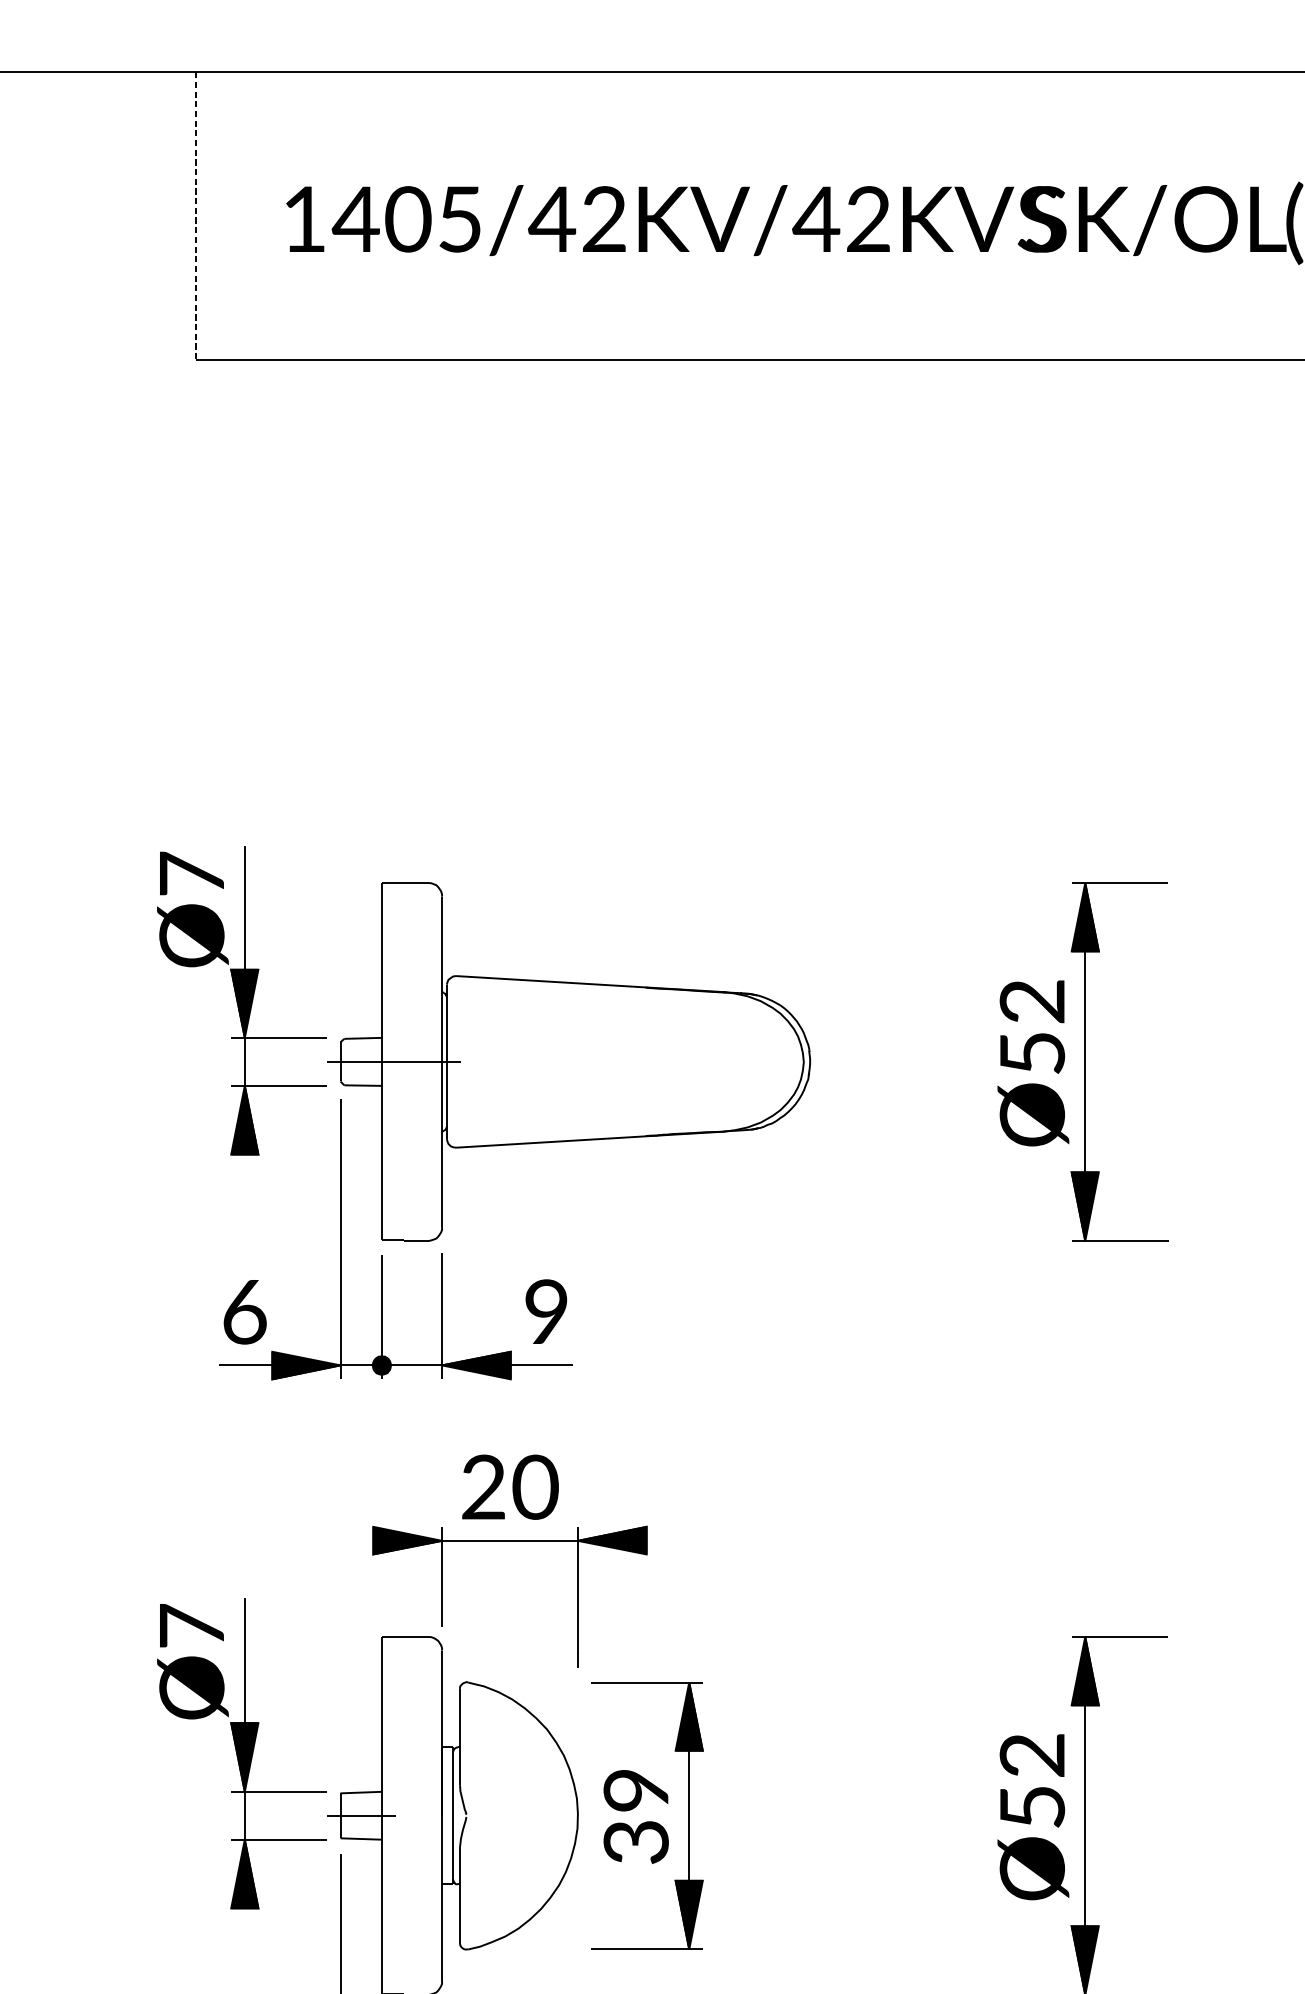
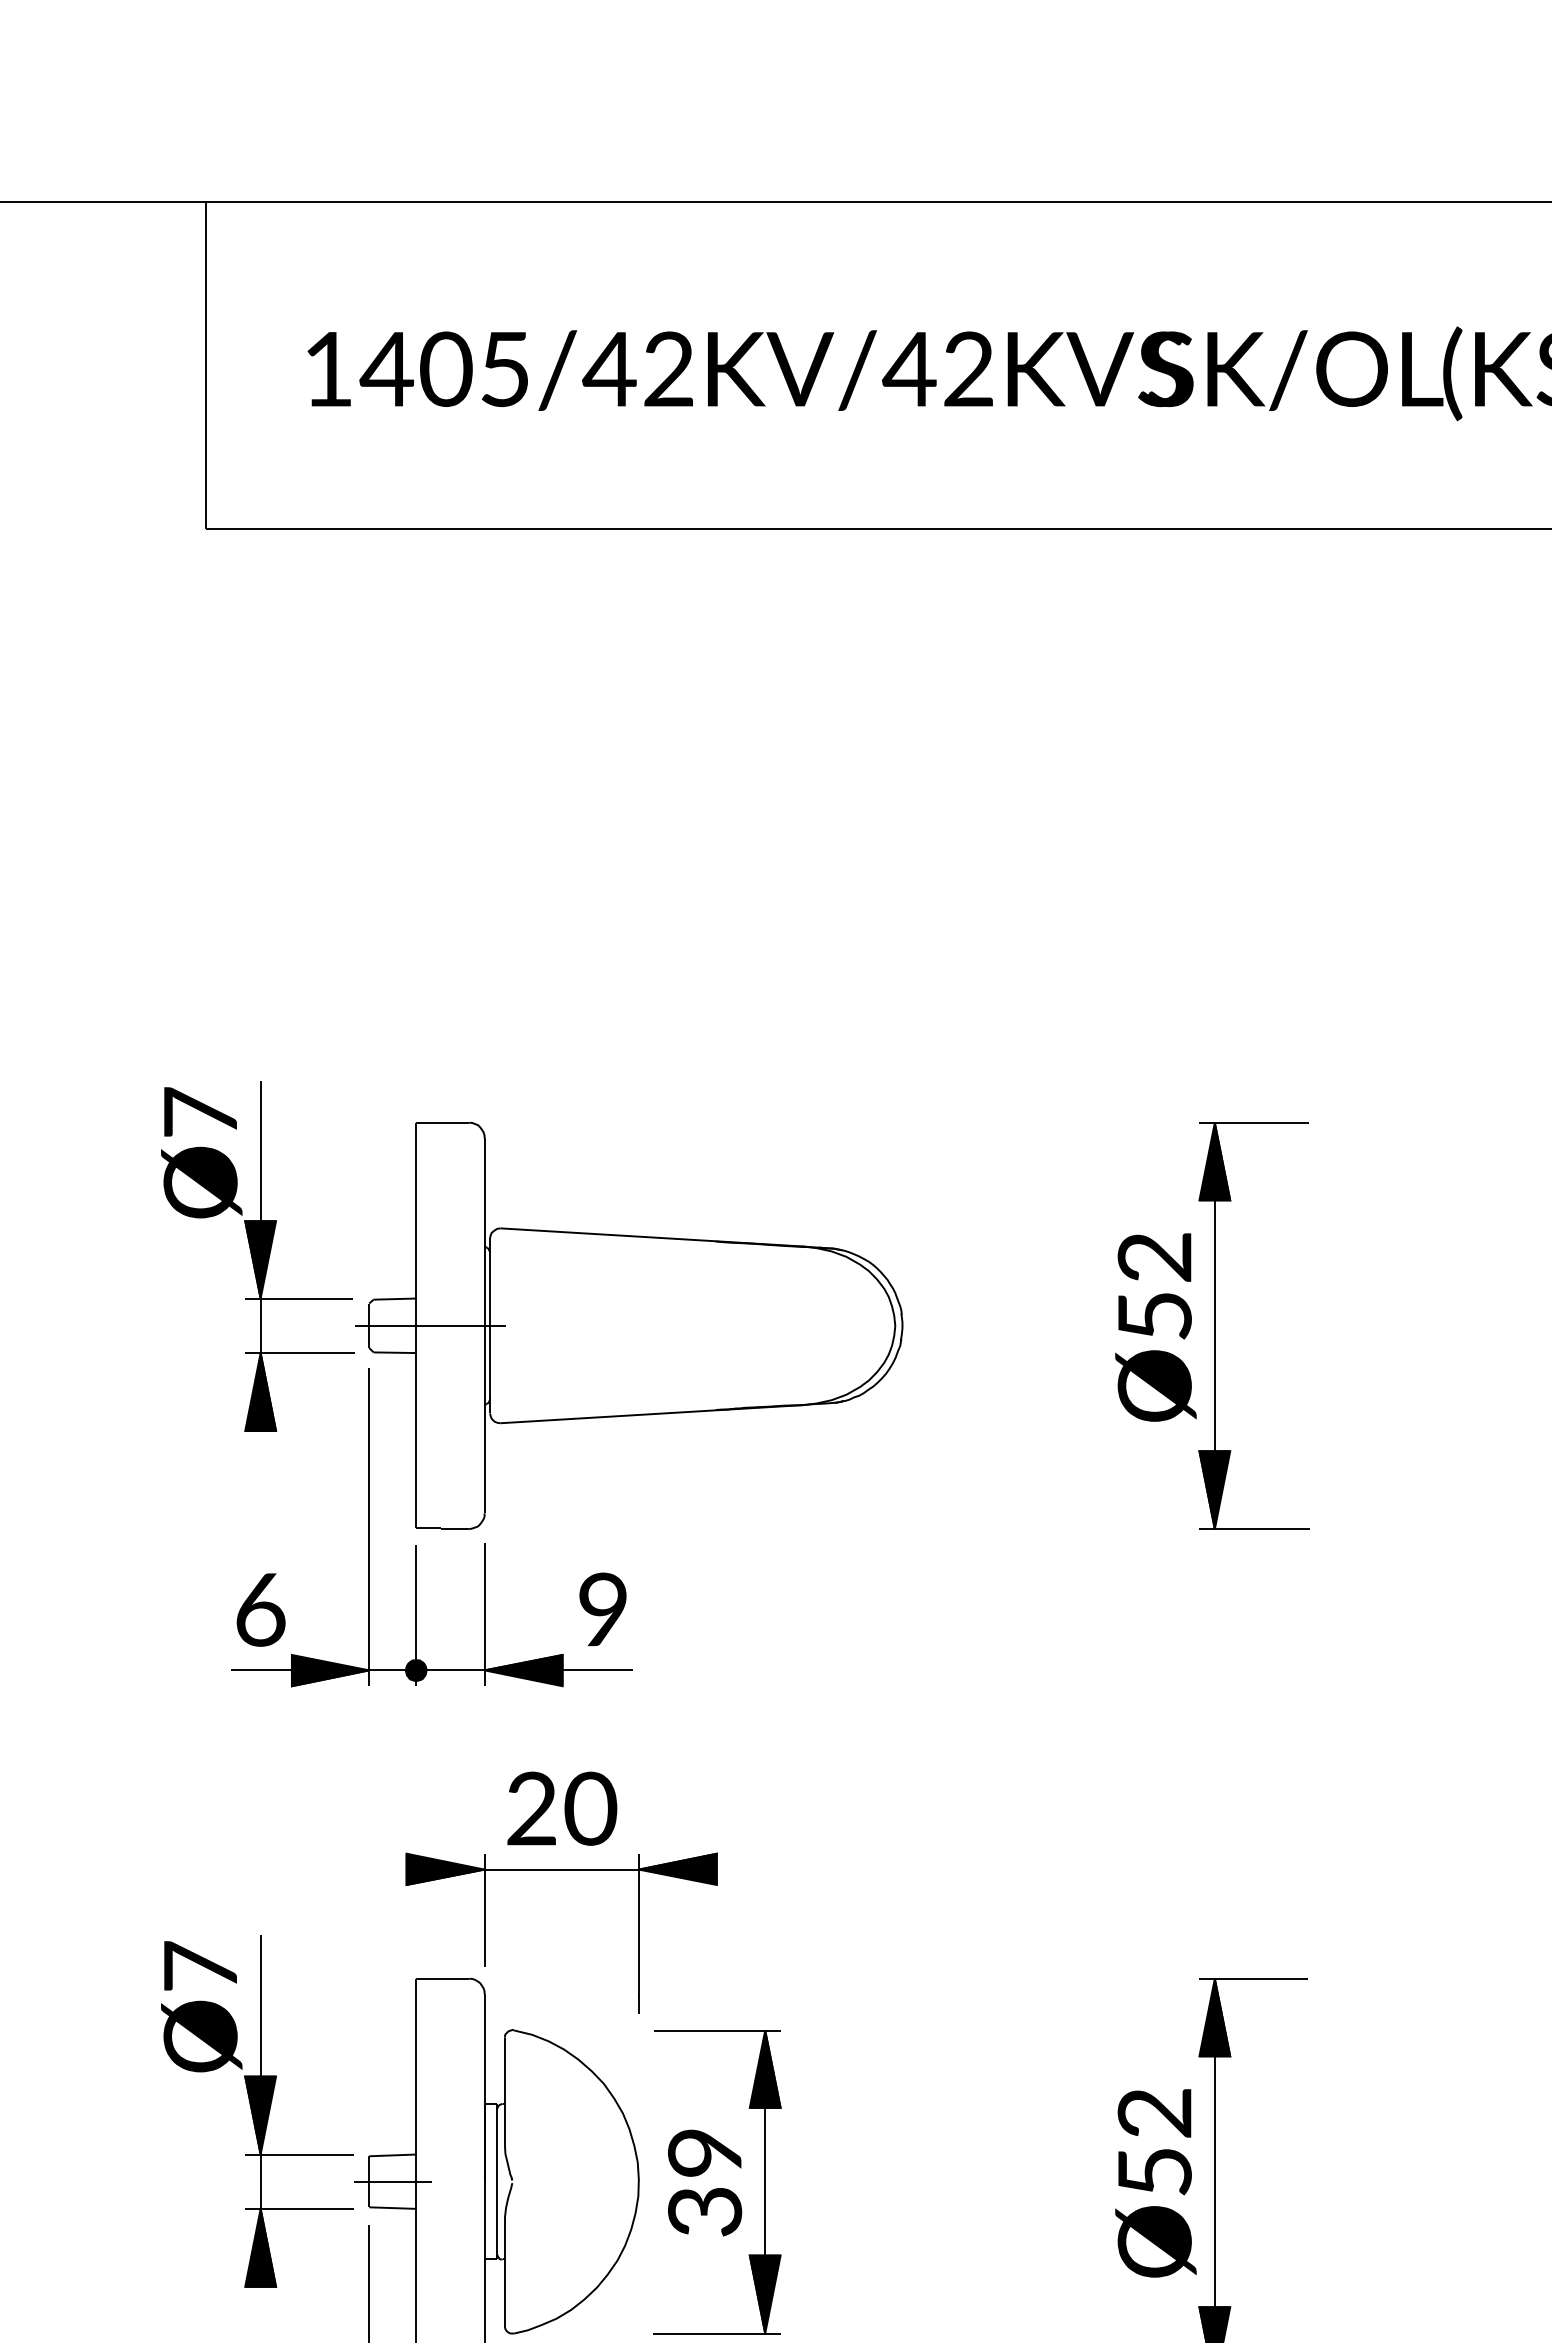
line: (196, 216) -> (205, 365), dashed -> solid

